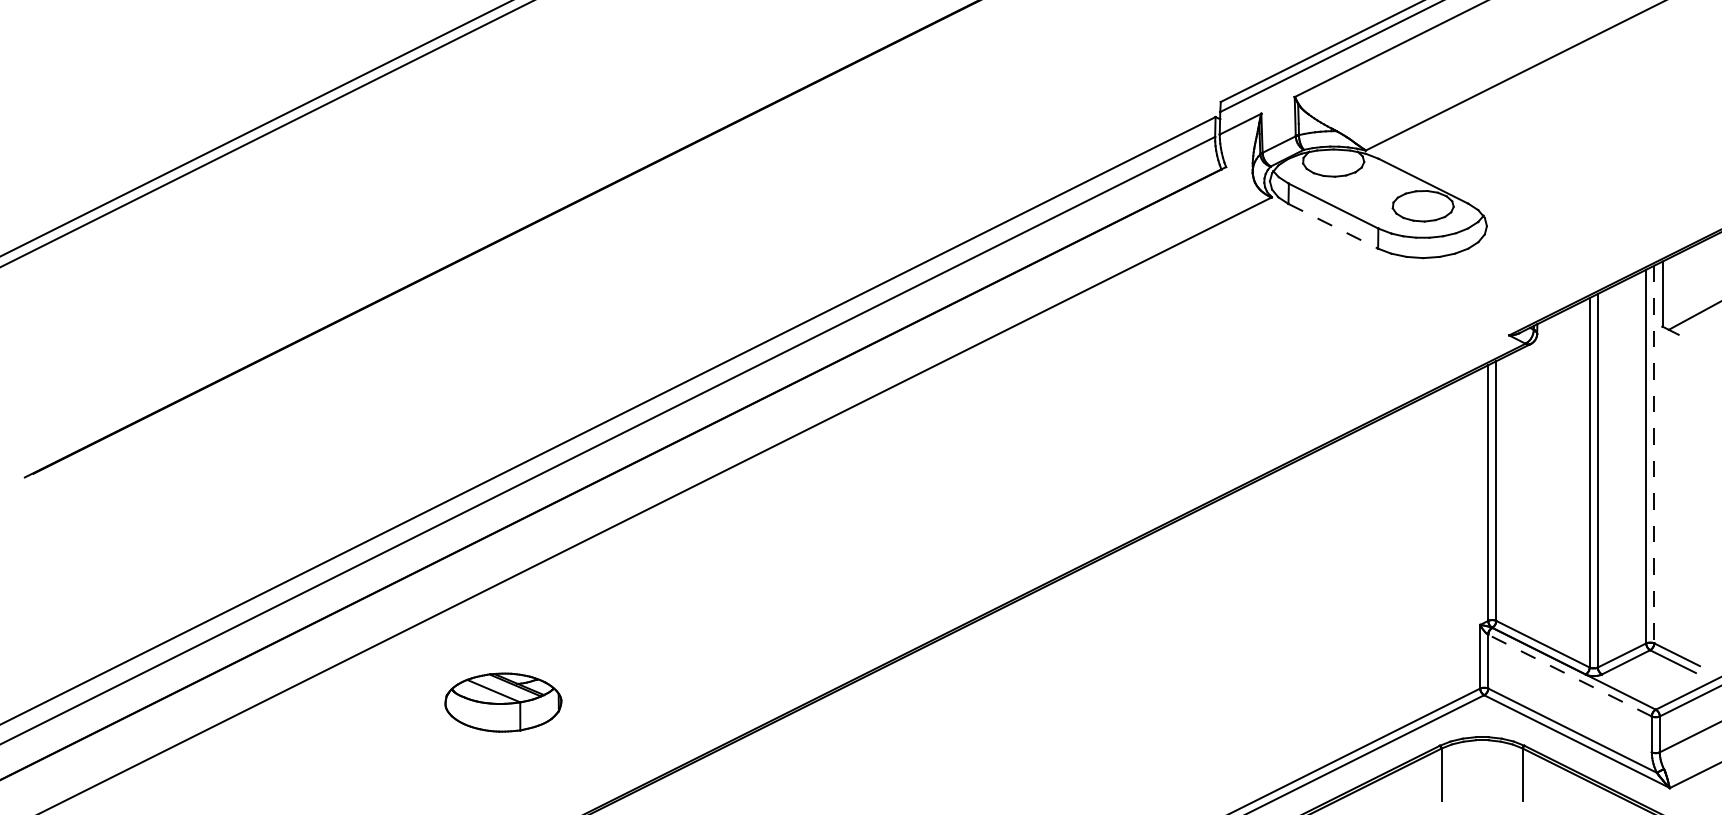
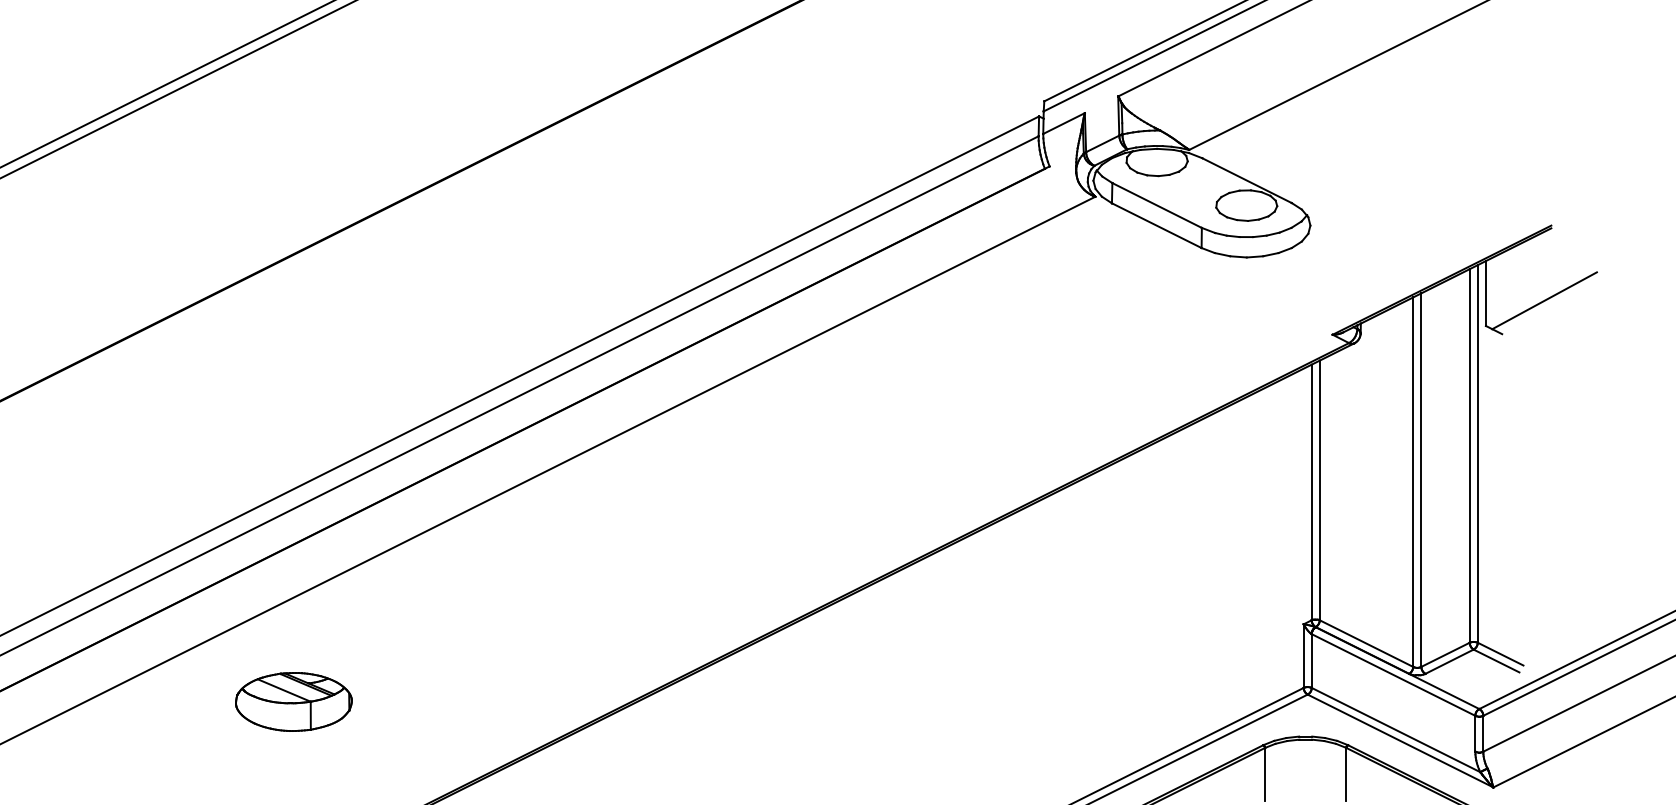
line: (1333, 226) -> (1156, 225), dashed -> solid
line: (1654, 454) -> (1477, 453), dashed -> solid
line: (1569, 675) -> (1392, 674), dashed -> solid
part: (503, 702) -> (293, 701), moved

